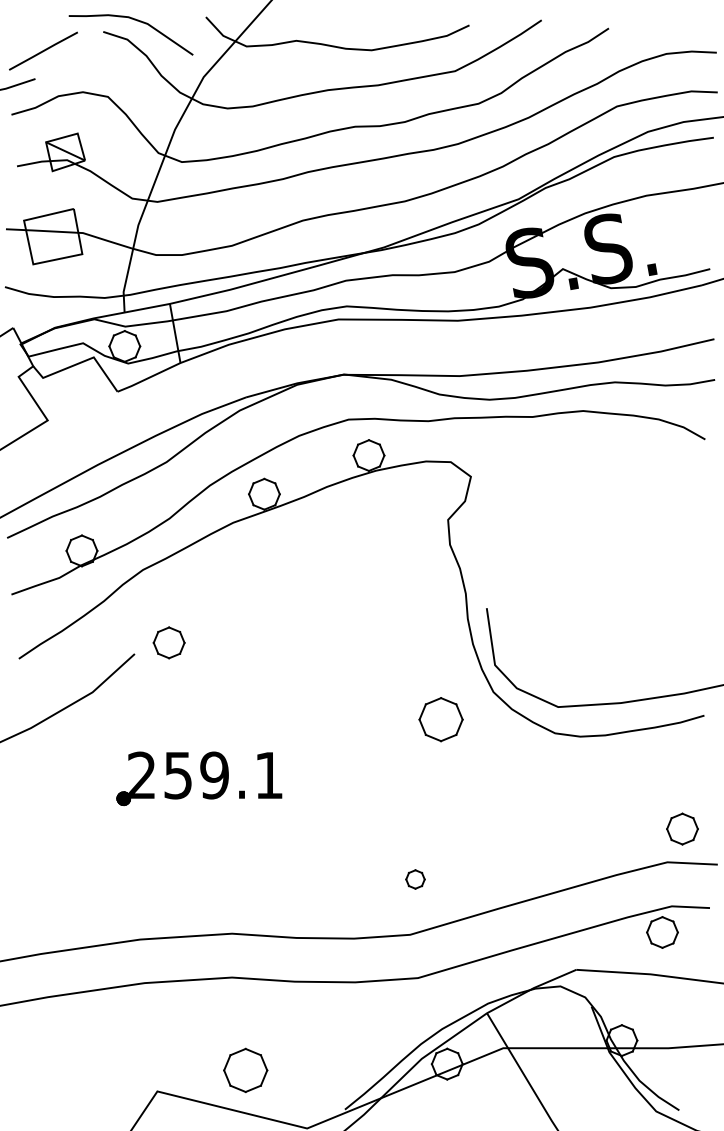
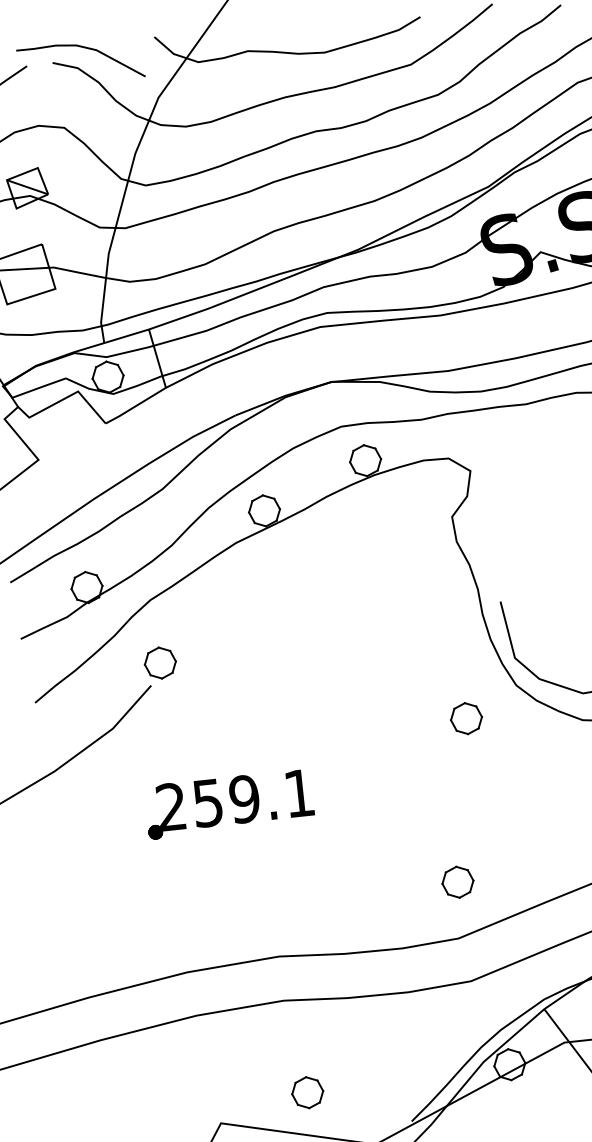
part: (168, 642) -> (159, 662), moved
part: (440, 719) -> (465, 718), size x0.71
part: (415, 879) -> (457, 882), size x1.67
part: (245, 1070) -> (307, 1092), size x0.71

